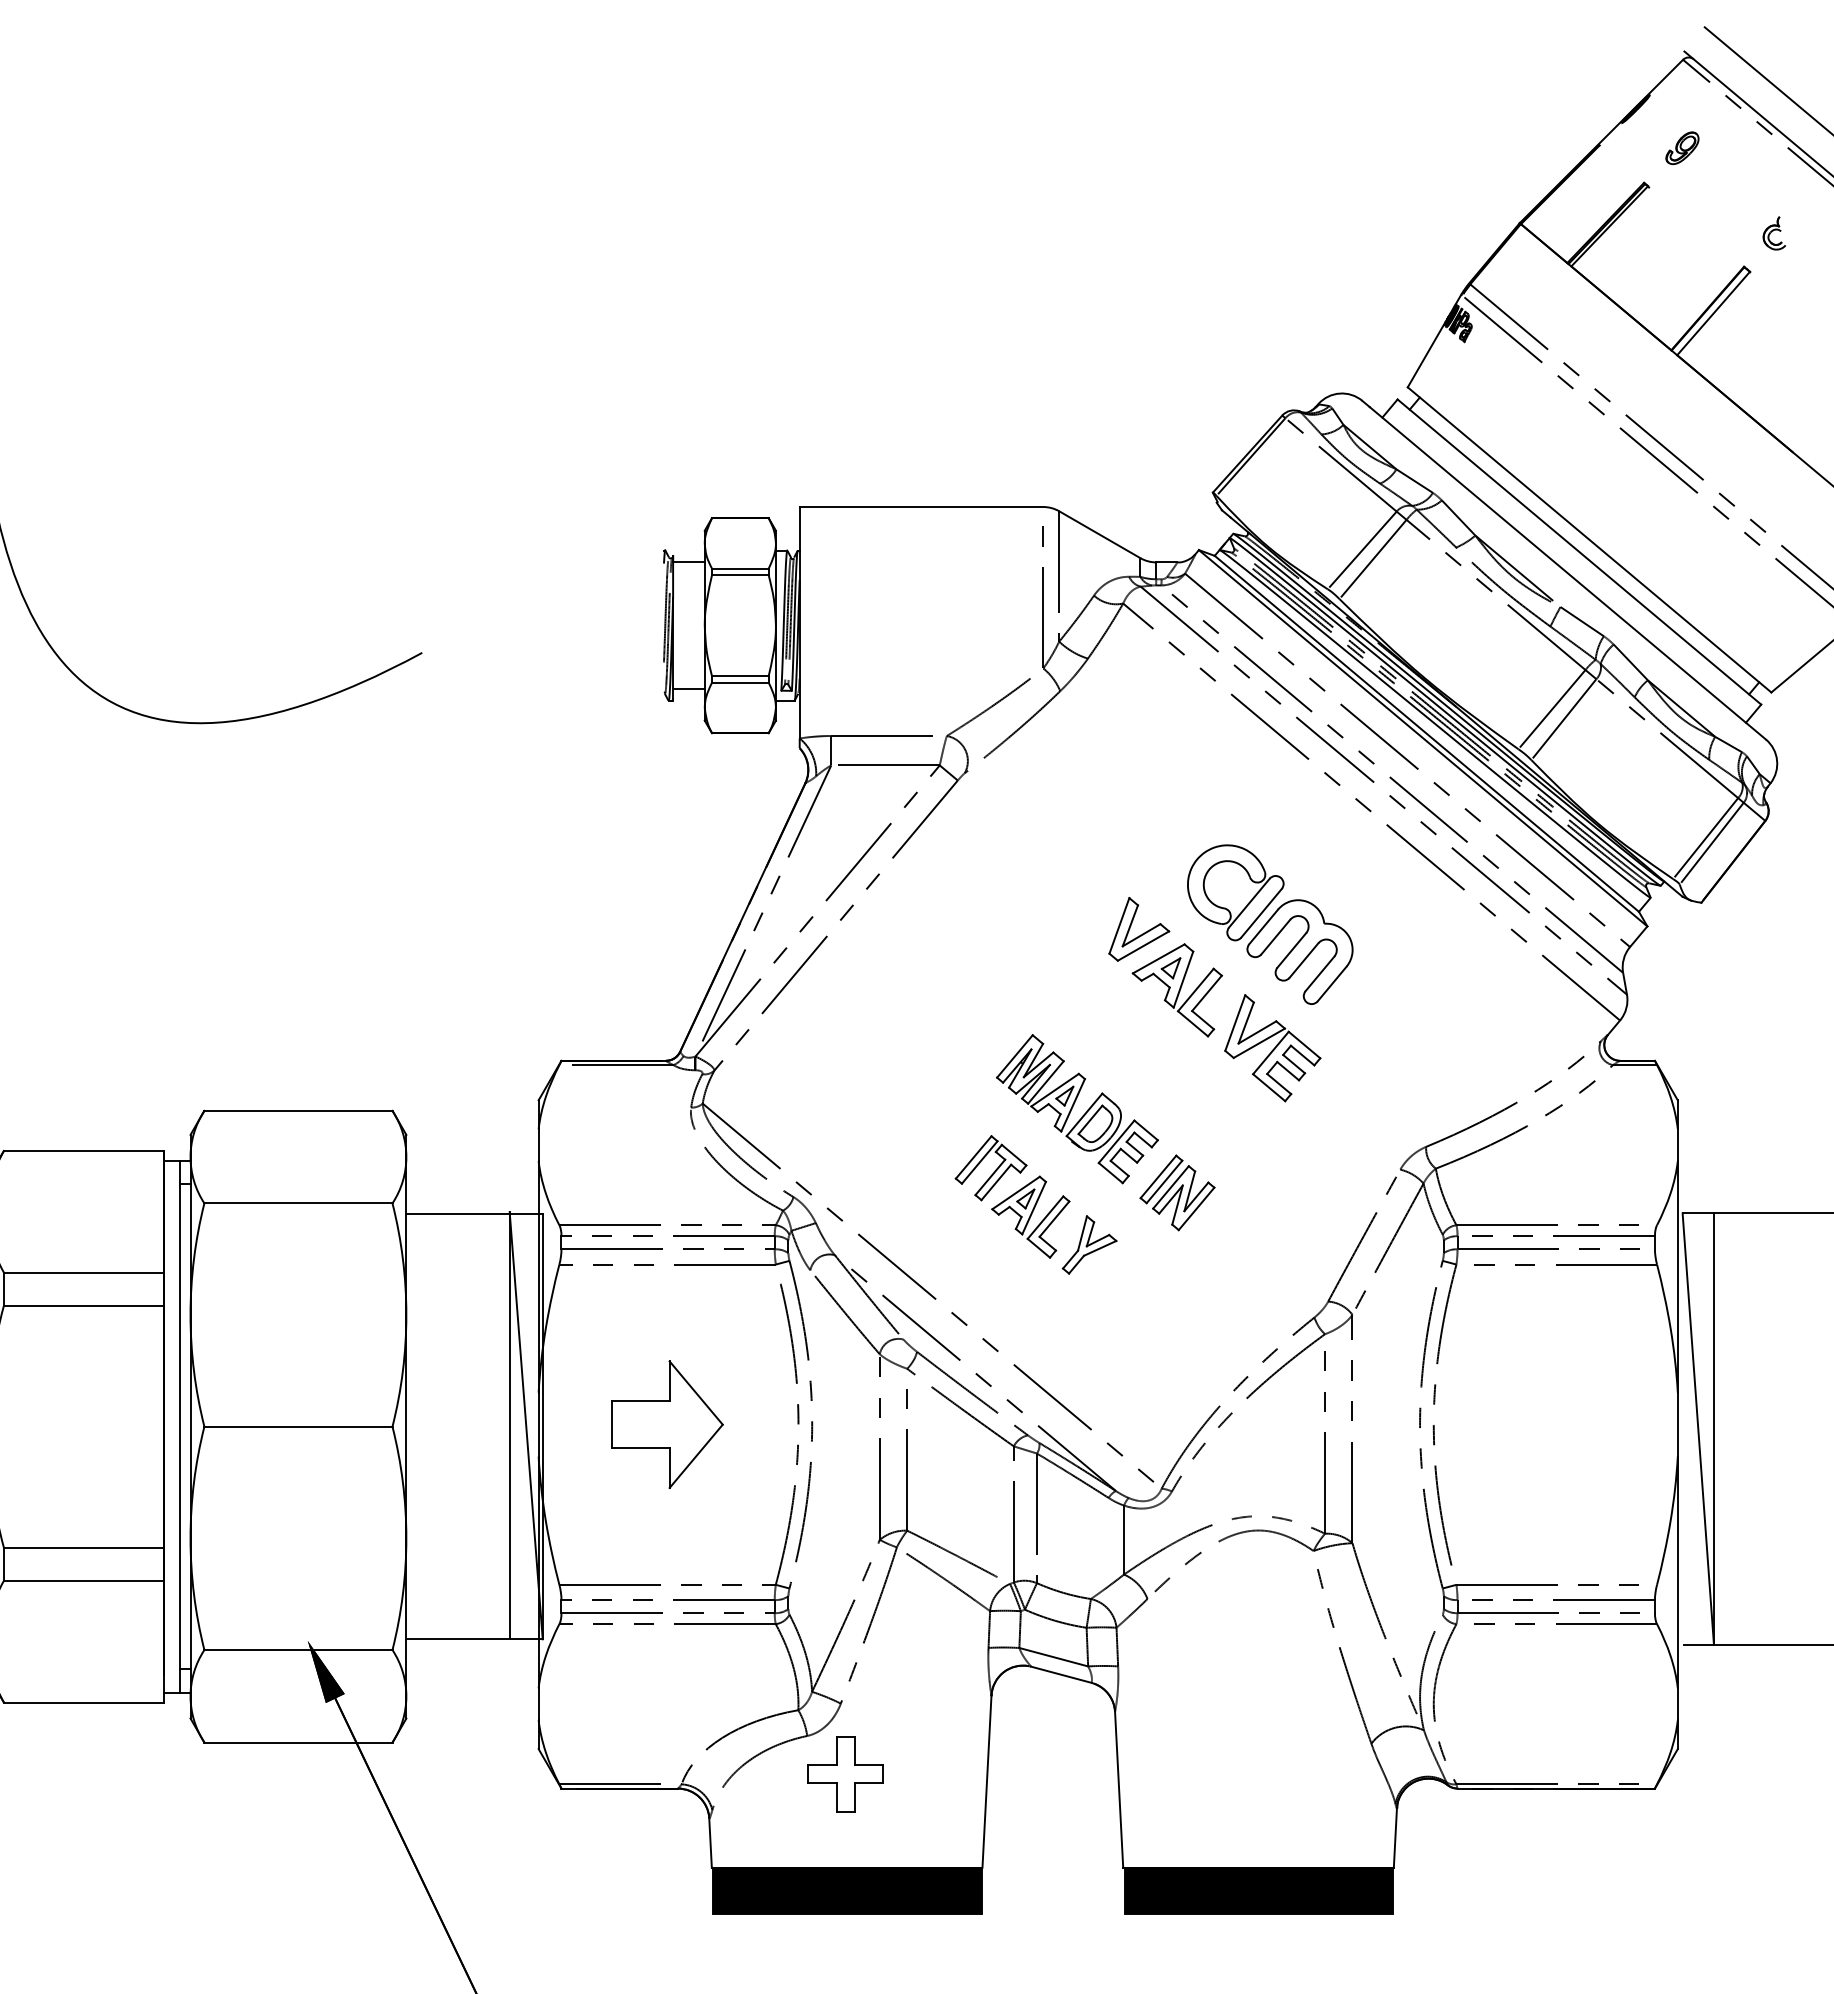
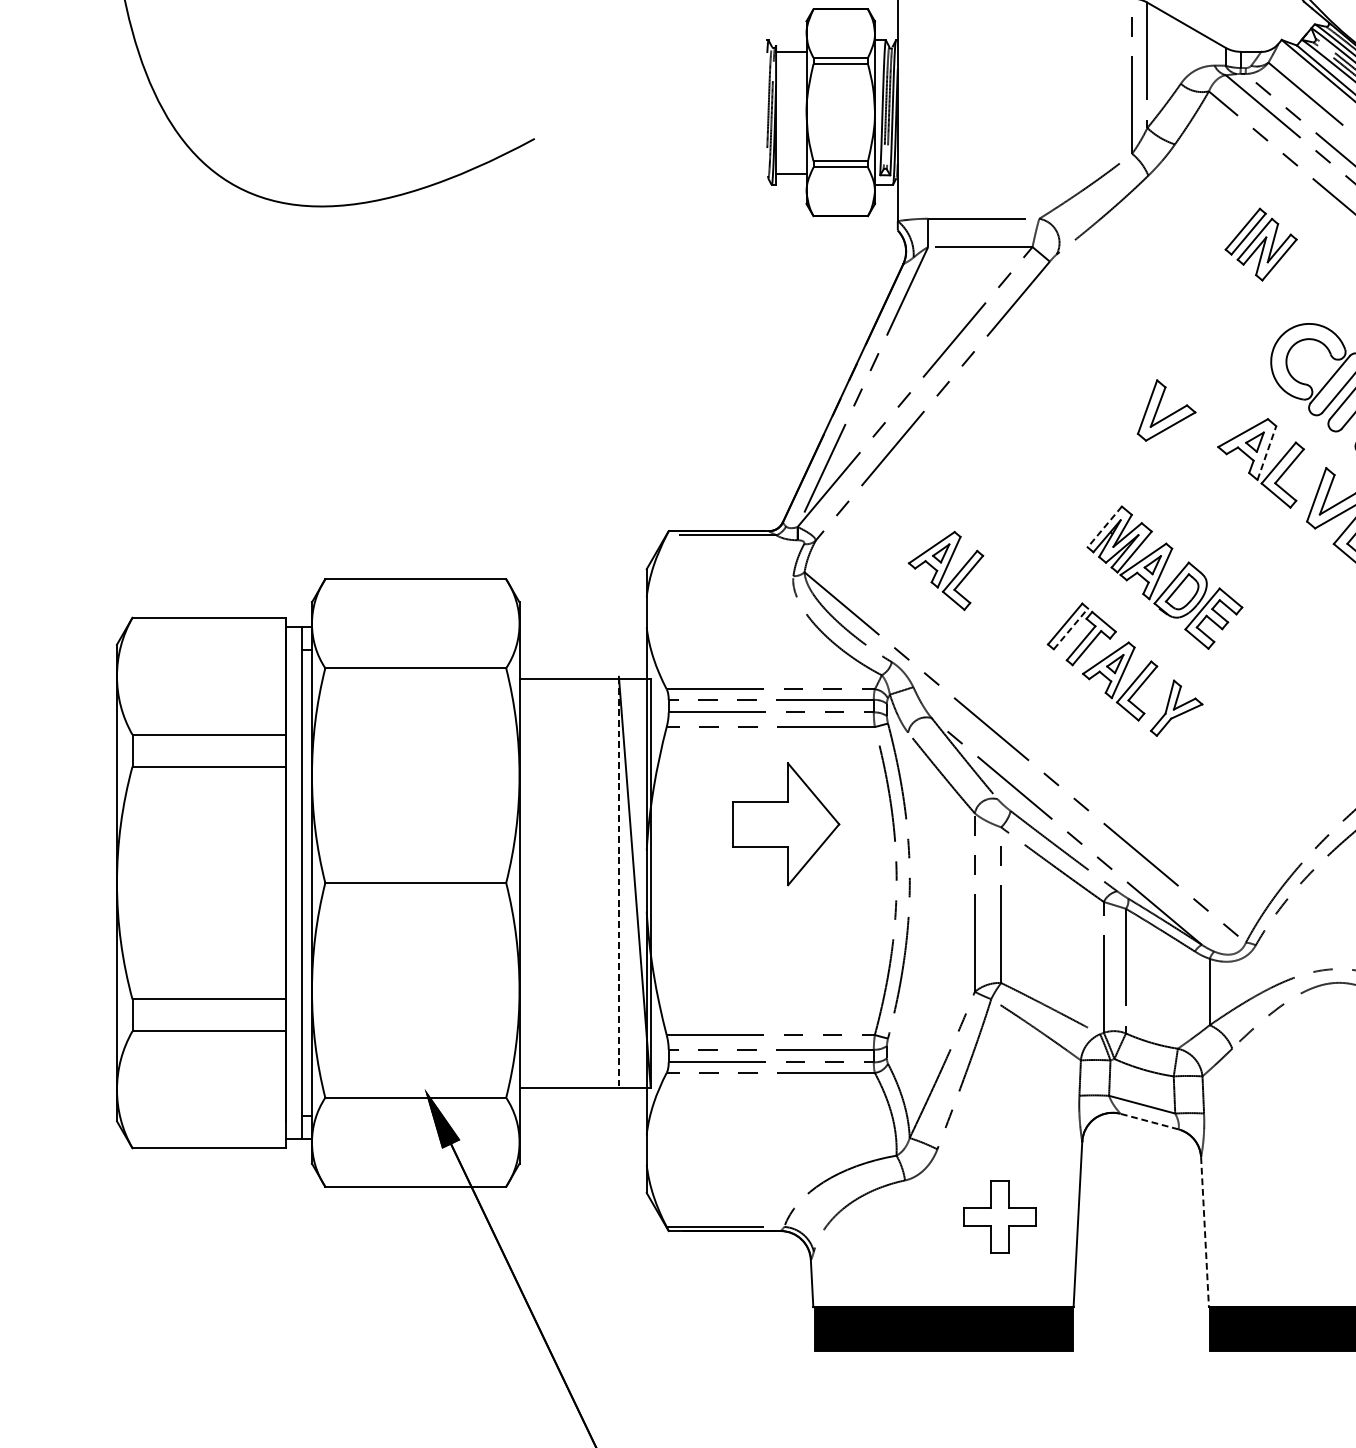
part: (1139, 929) -> (1166, 410), moved
line: (1183, 979) -> (1266, 452), solid -> dashed
line: (1014, 1056) -> (1104, 526), solid -> dashed
part: (849, 1101) -> (945, 570), added
line: (979, 1162) -> (1070, 628), solid -> dashed
part: (1177, 1192) -> (1261, 244), moved
part: (667, 1424) -> (786, 824), moved
line: (509, 1425) -> (618, 881), solid -> dashed
line: (1060, 1674) -> (1148, 1121), solid -> dashed
part: (845, 1774) -> (999, 1217), moved
line: (1119, 1790) -> (1205, 1232), solid -> dashed

